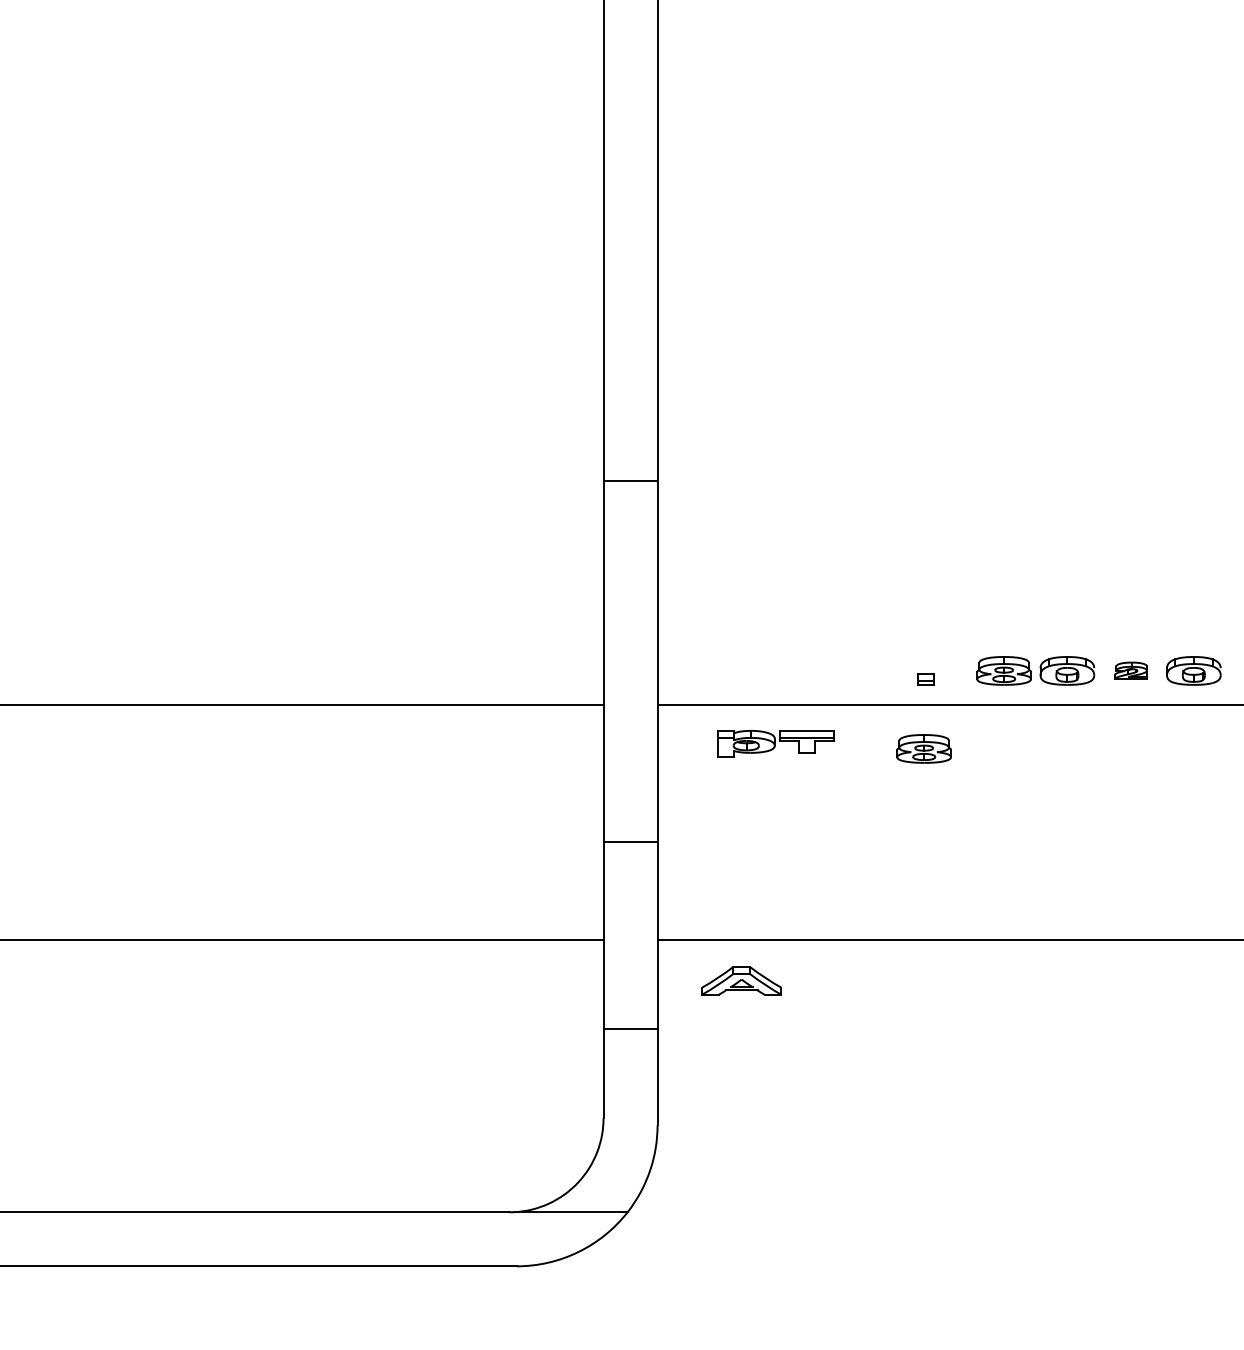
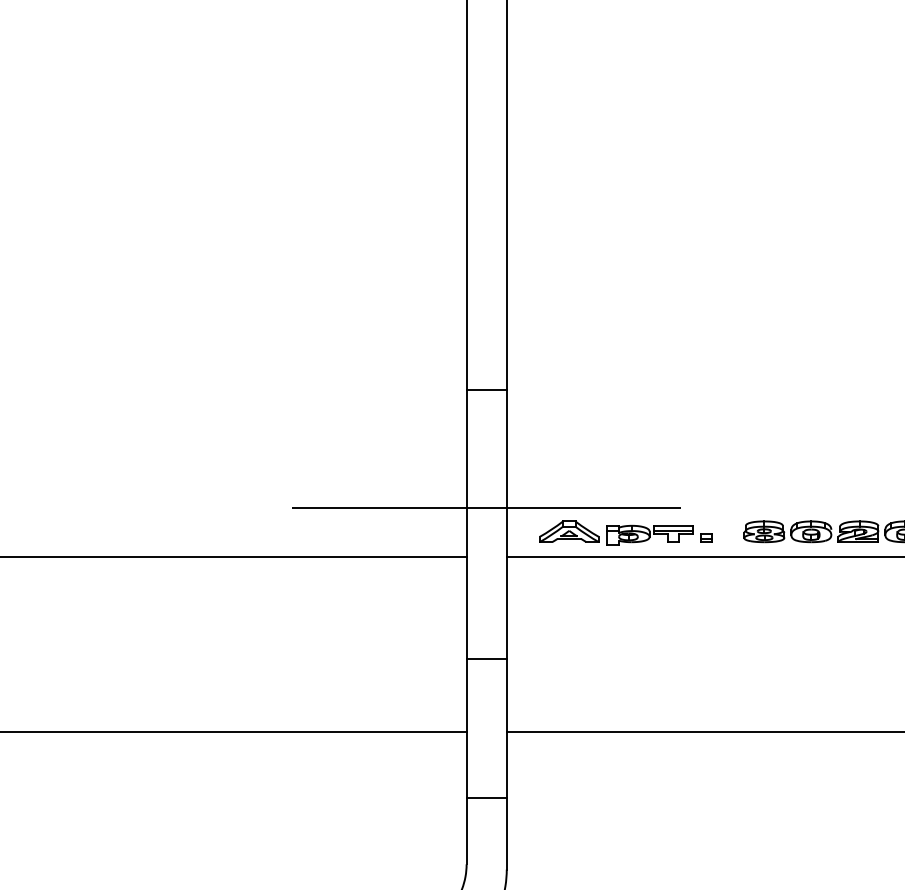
line: (630, 638) -> (486, 507), added
part: (1130, 670) -> (858, 531), size x1.67
part: (775, 743) -> (650, 535), moved
part: (923, 748) -> (704, 589), removed
part: (741, 980) -> (569, 531), moved

